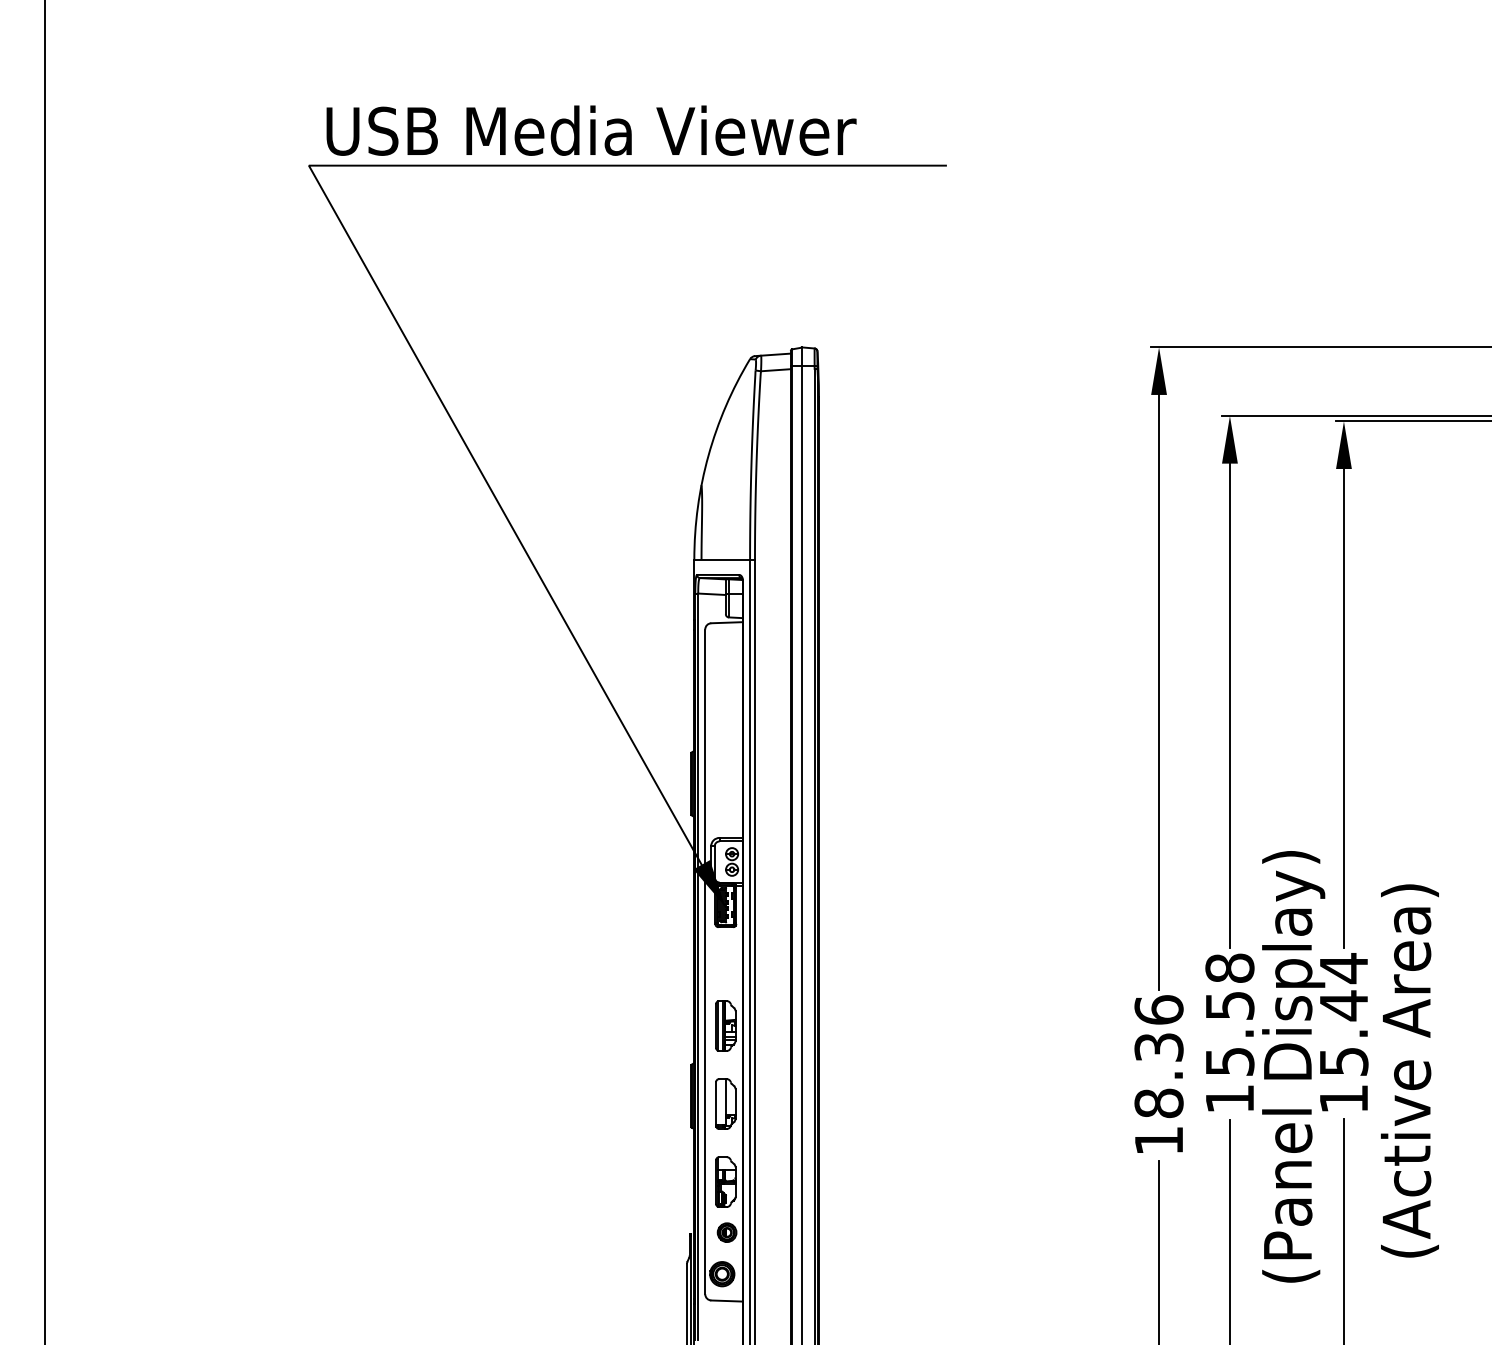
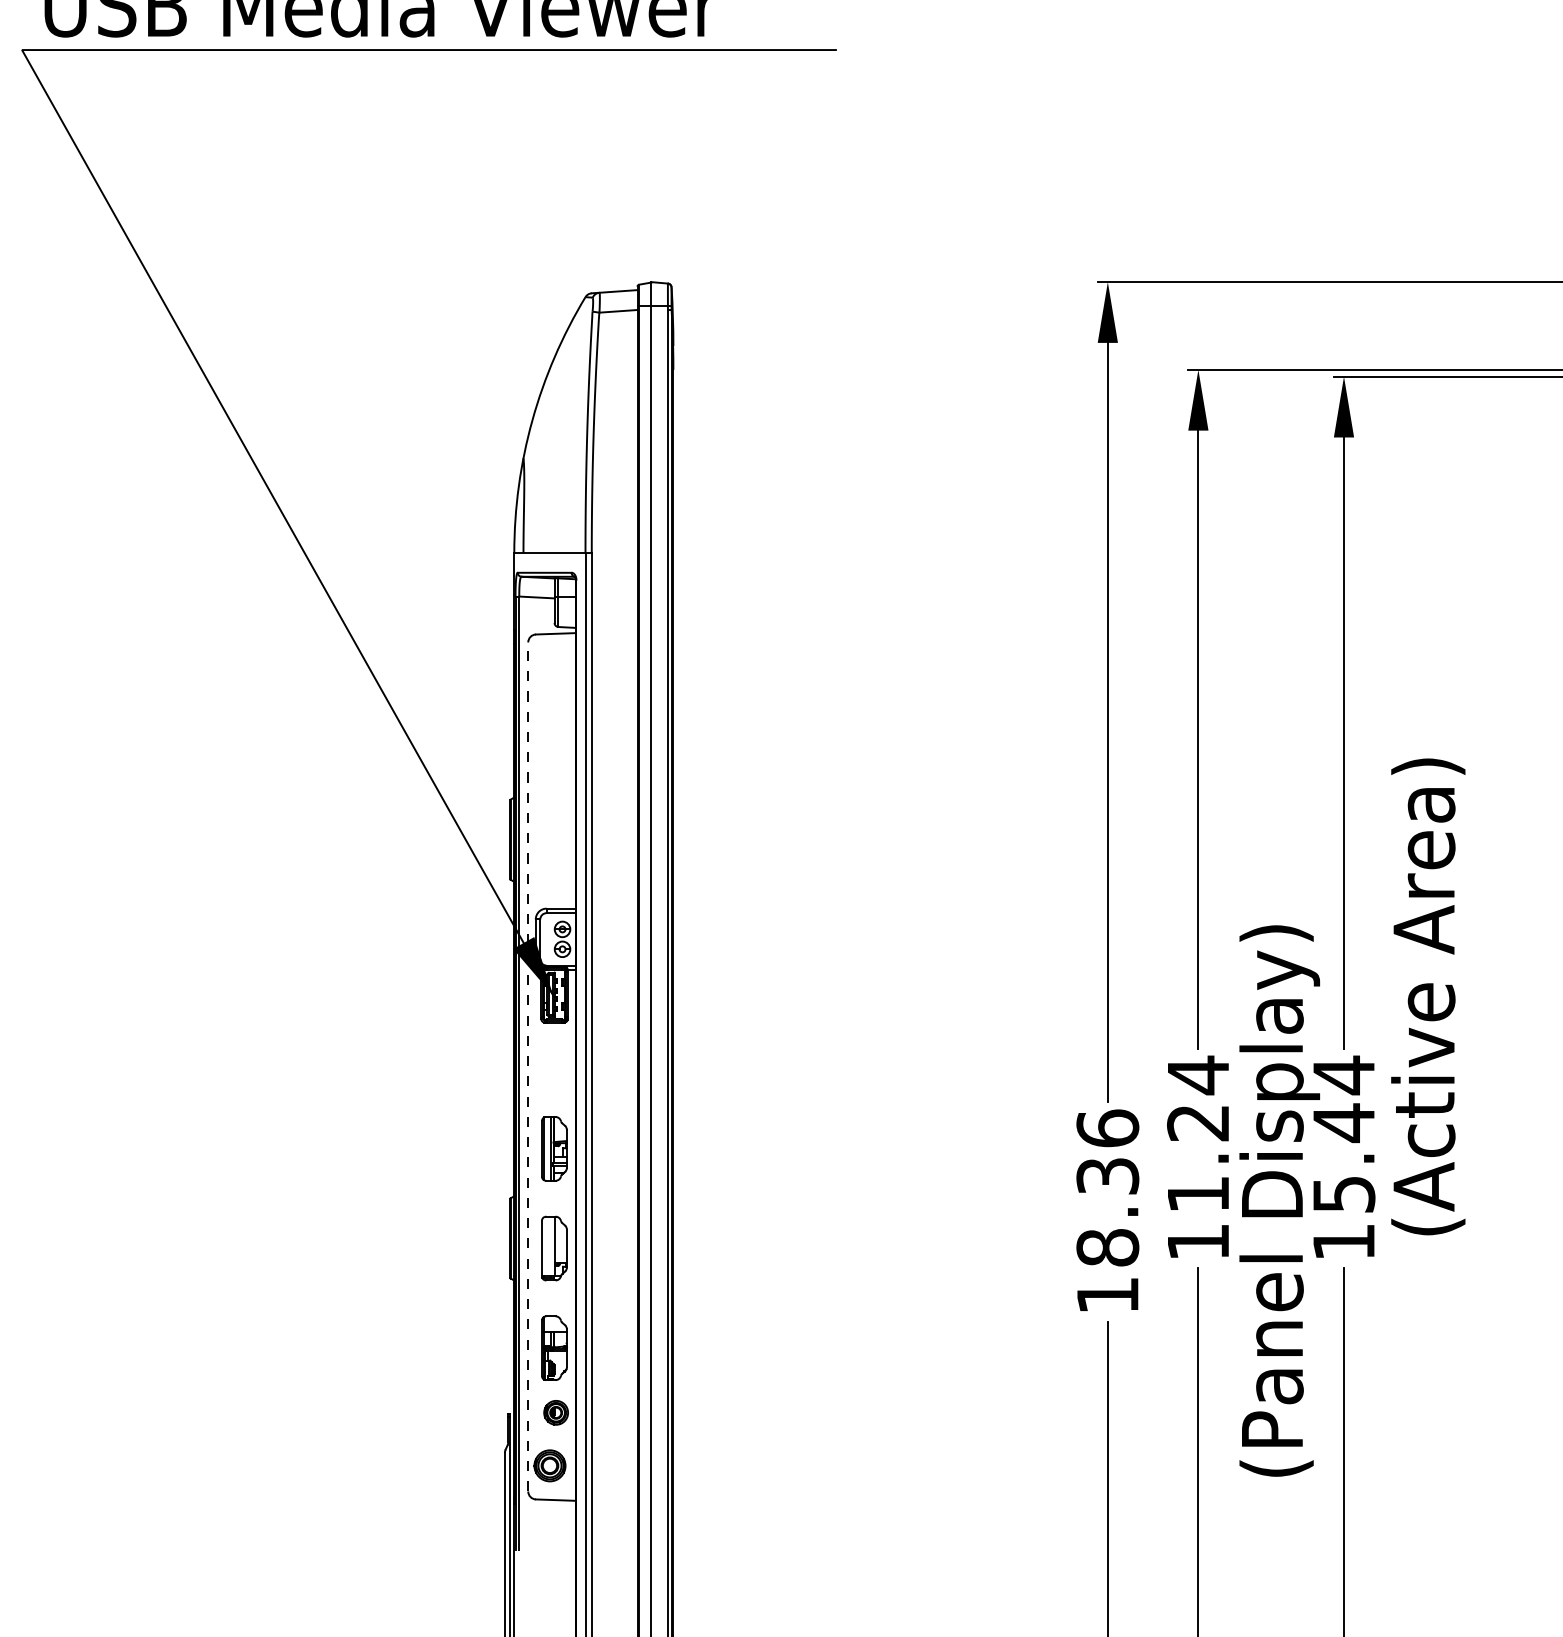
line: (705, 961) -> (528, 1066), solid -> dashed
text: (1229, 1014) -> (1197, 1134), 15.58 -> 11.24
text: (1409, 1070) -> (1427, 996), moved

